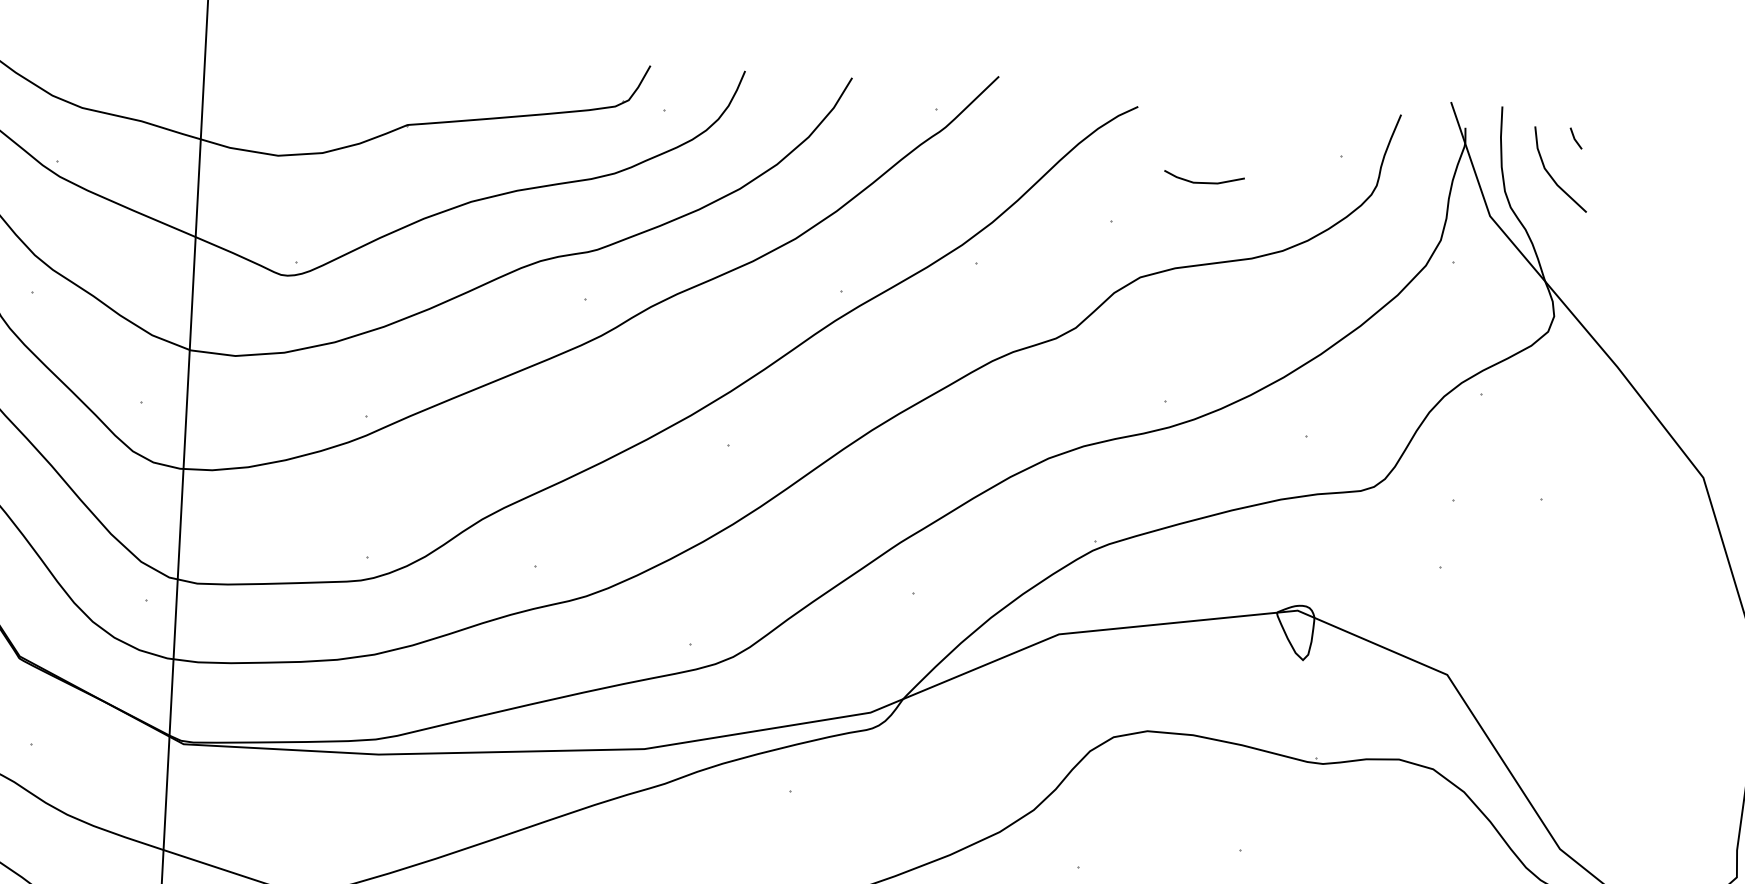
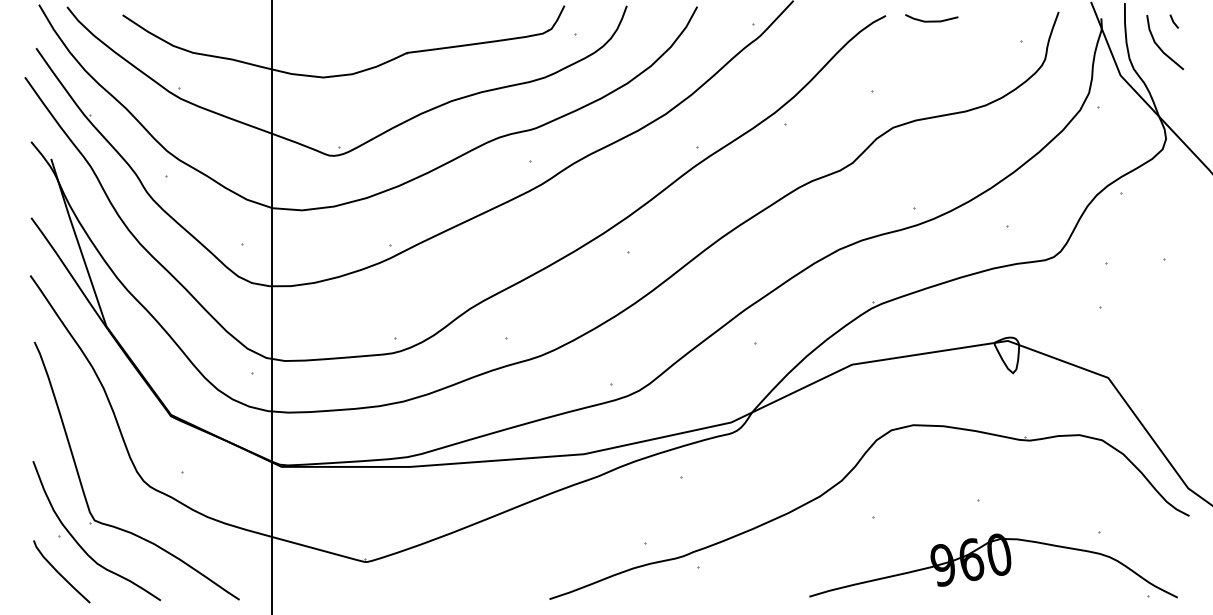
line: (1203, 181) -> (931, 20), moved

